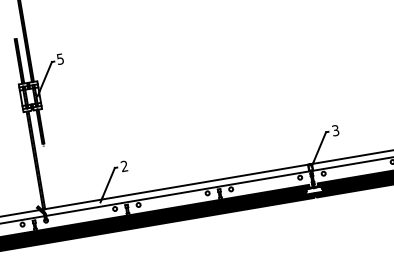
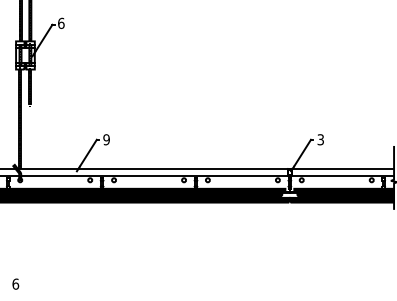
text: (60, 58) -> (61, 22), 5 -> 6
text: (124, 166) -> (106, 139), 2 -> 9

